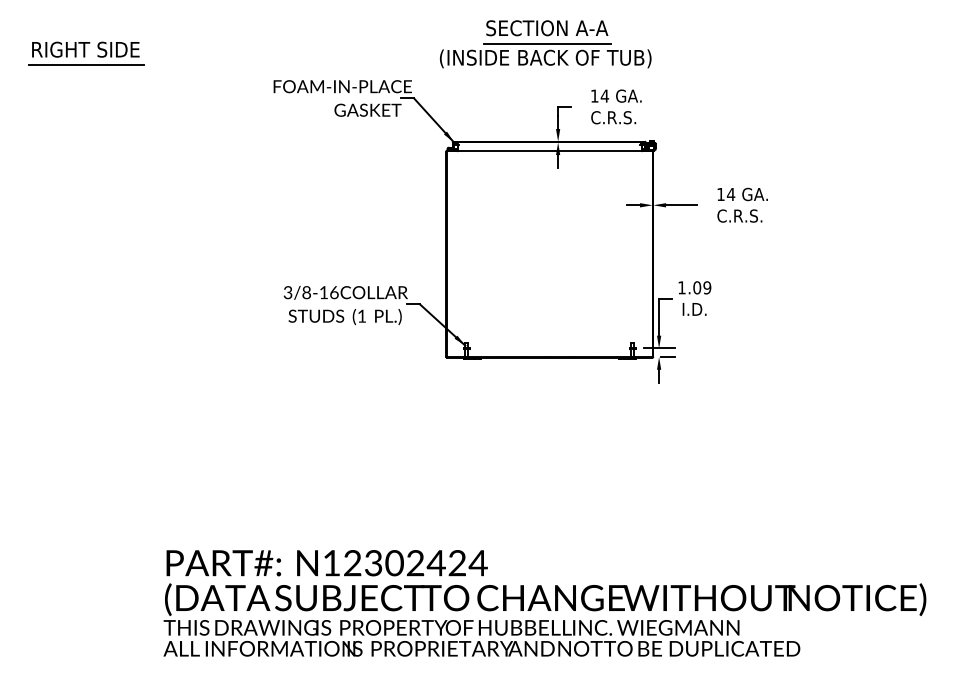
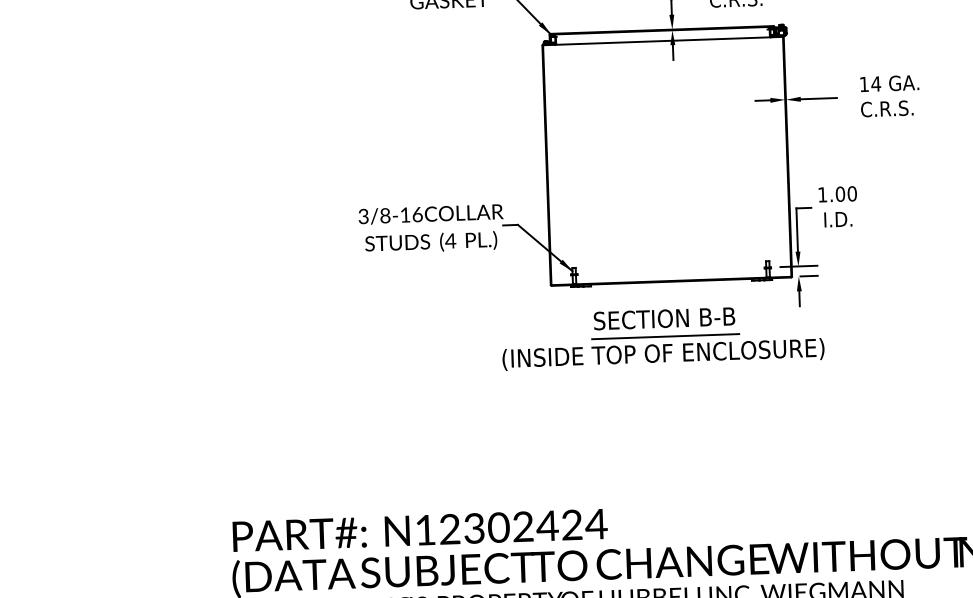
text: (707, 287) -> (852, 193), 1.09 -> 1.00
text: (361, 315) -> (450, 240), (1 -> (4
part: (540, 405) -> (662, 337), added

